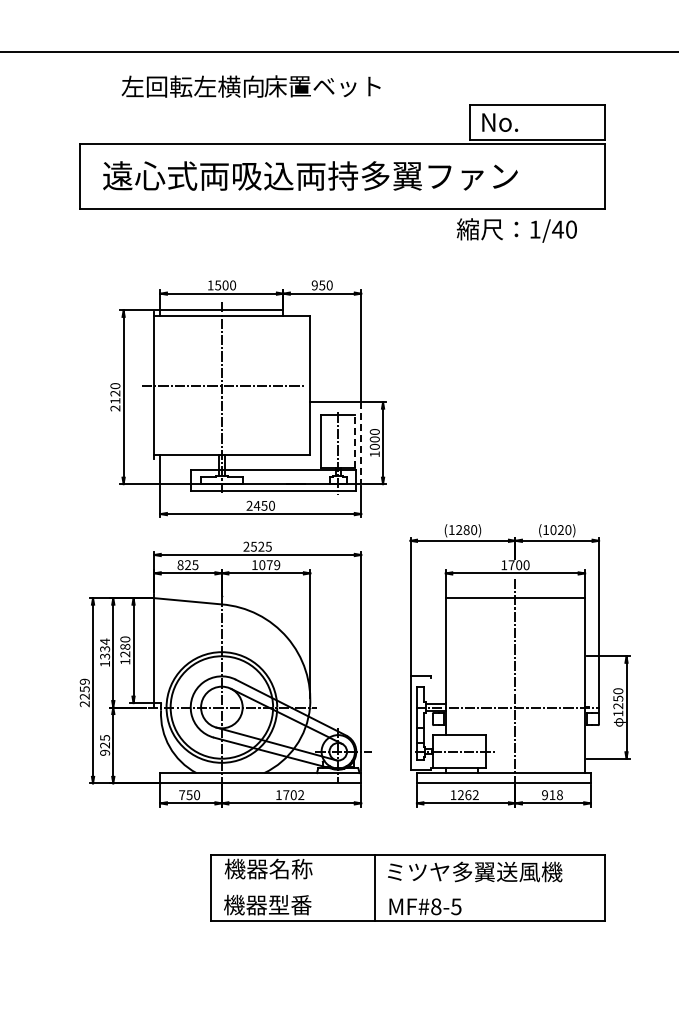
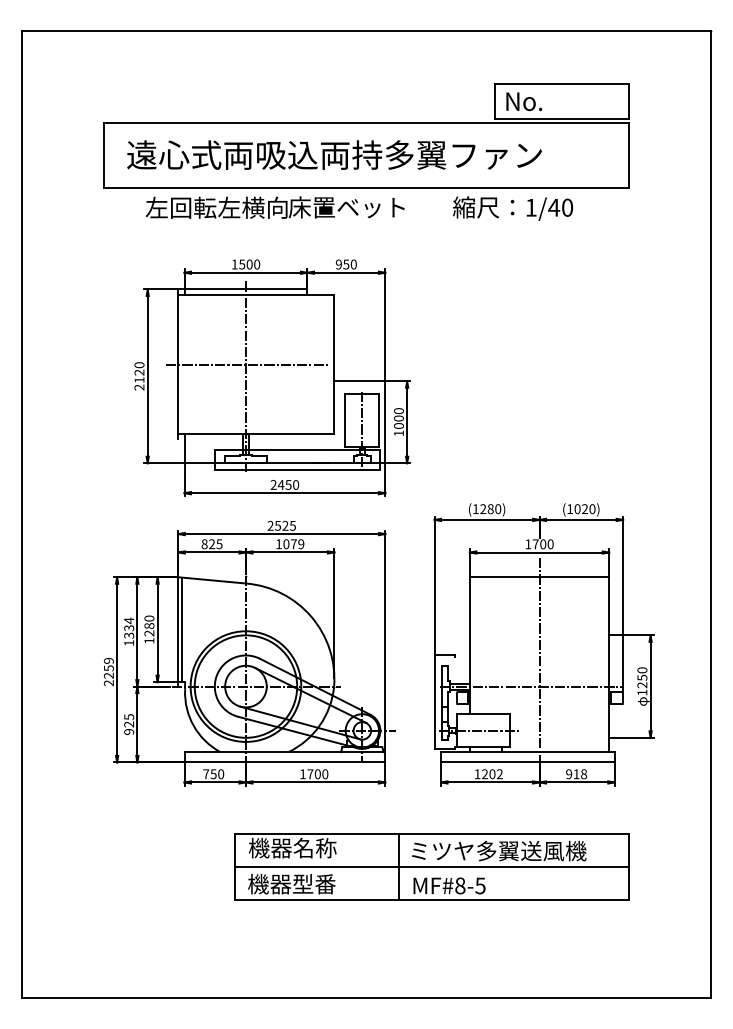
text: (250, 86) -> (274, 207), moved
text: (517, 230) -> (513, 208), moved
line: (354, 441) -> (378, 420), dashed -> solid
line: (361, 443) -> (385, 422), dashed -> solid
line: (158, 650) -> (182, 629), added
text: (468, 794) -> (492, 773), 1262 -> 1202
text: (301, 795) -> (325, 774), 1702 -> 1700
line: (407, 887) -> (431, 866), added

